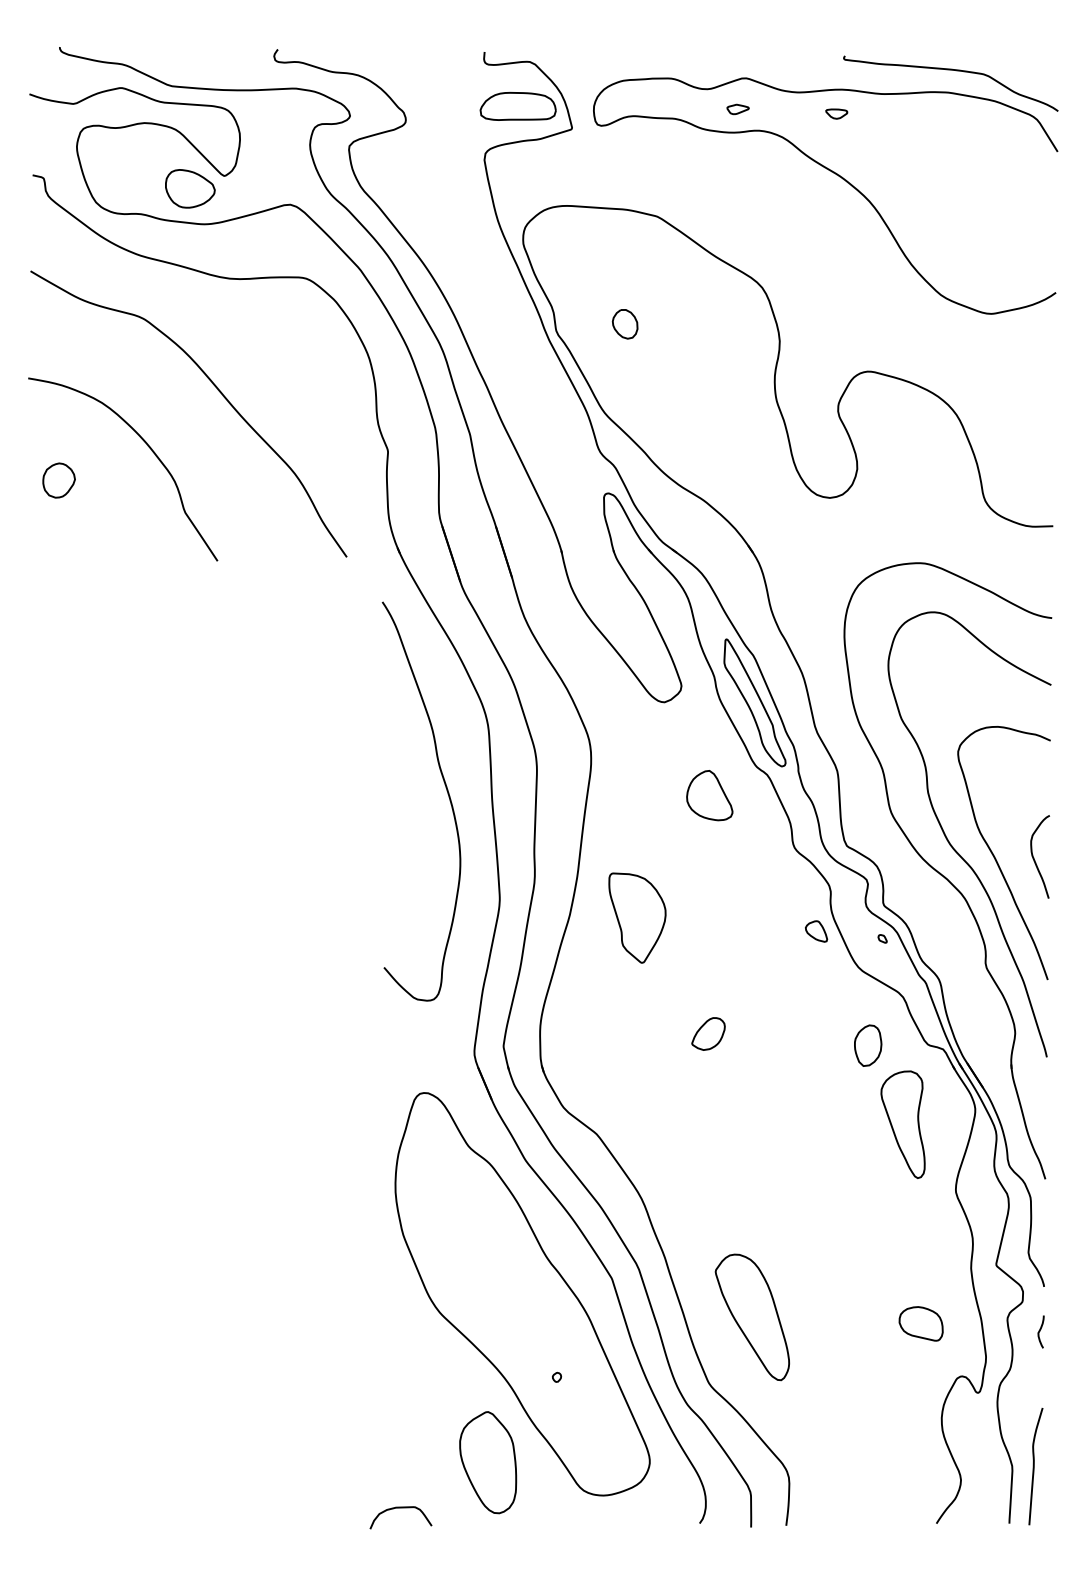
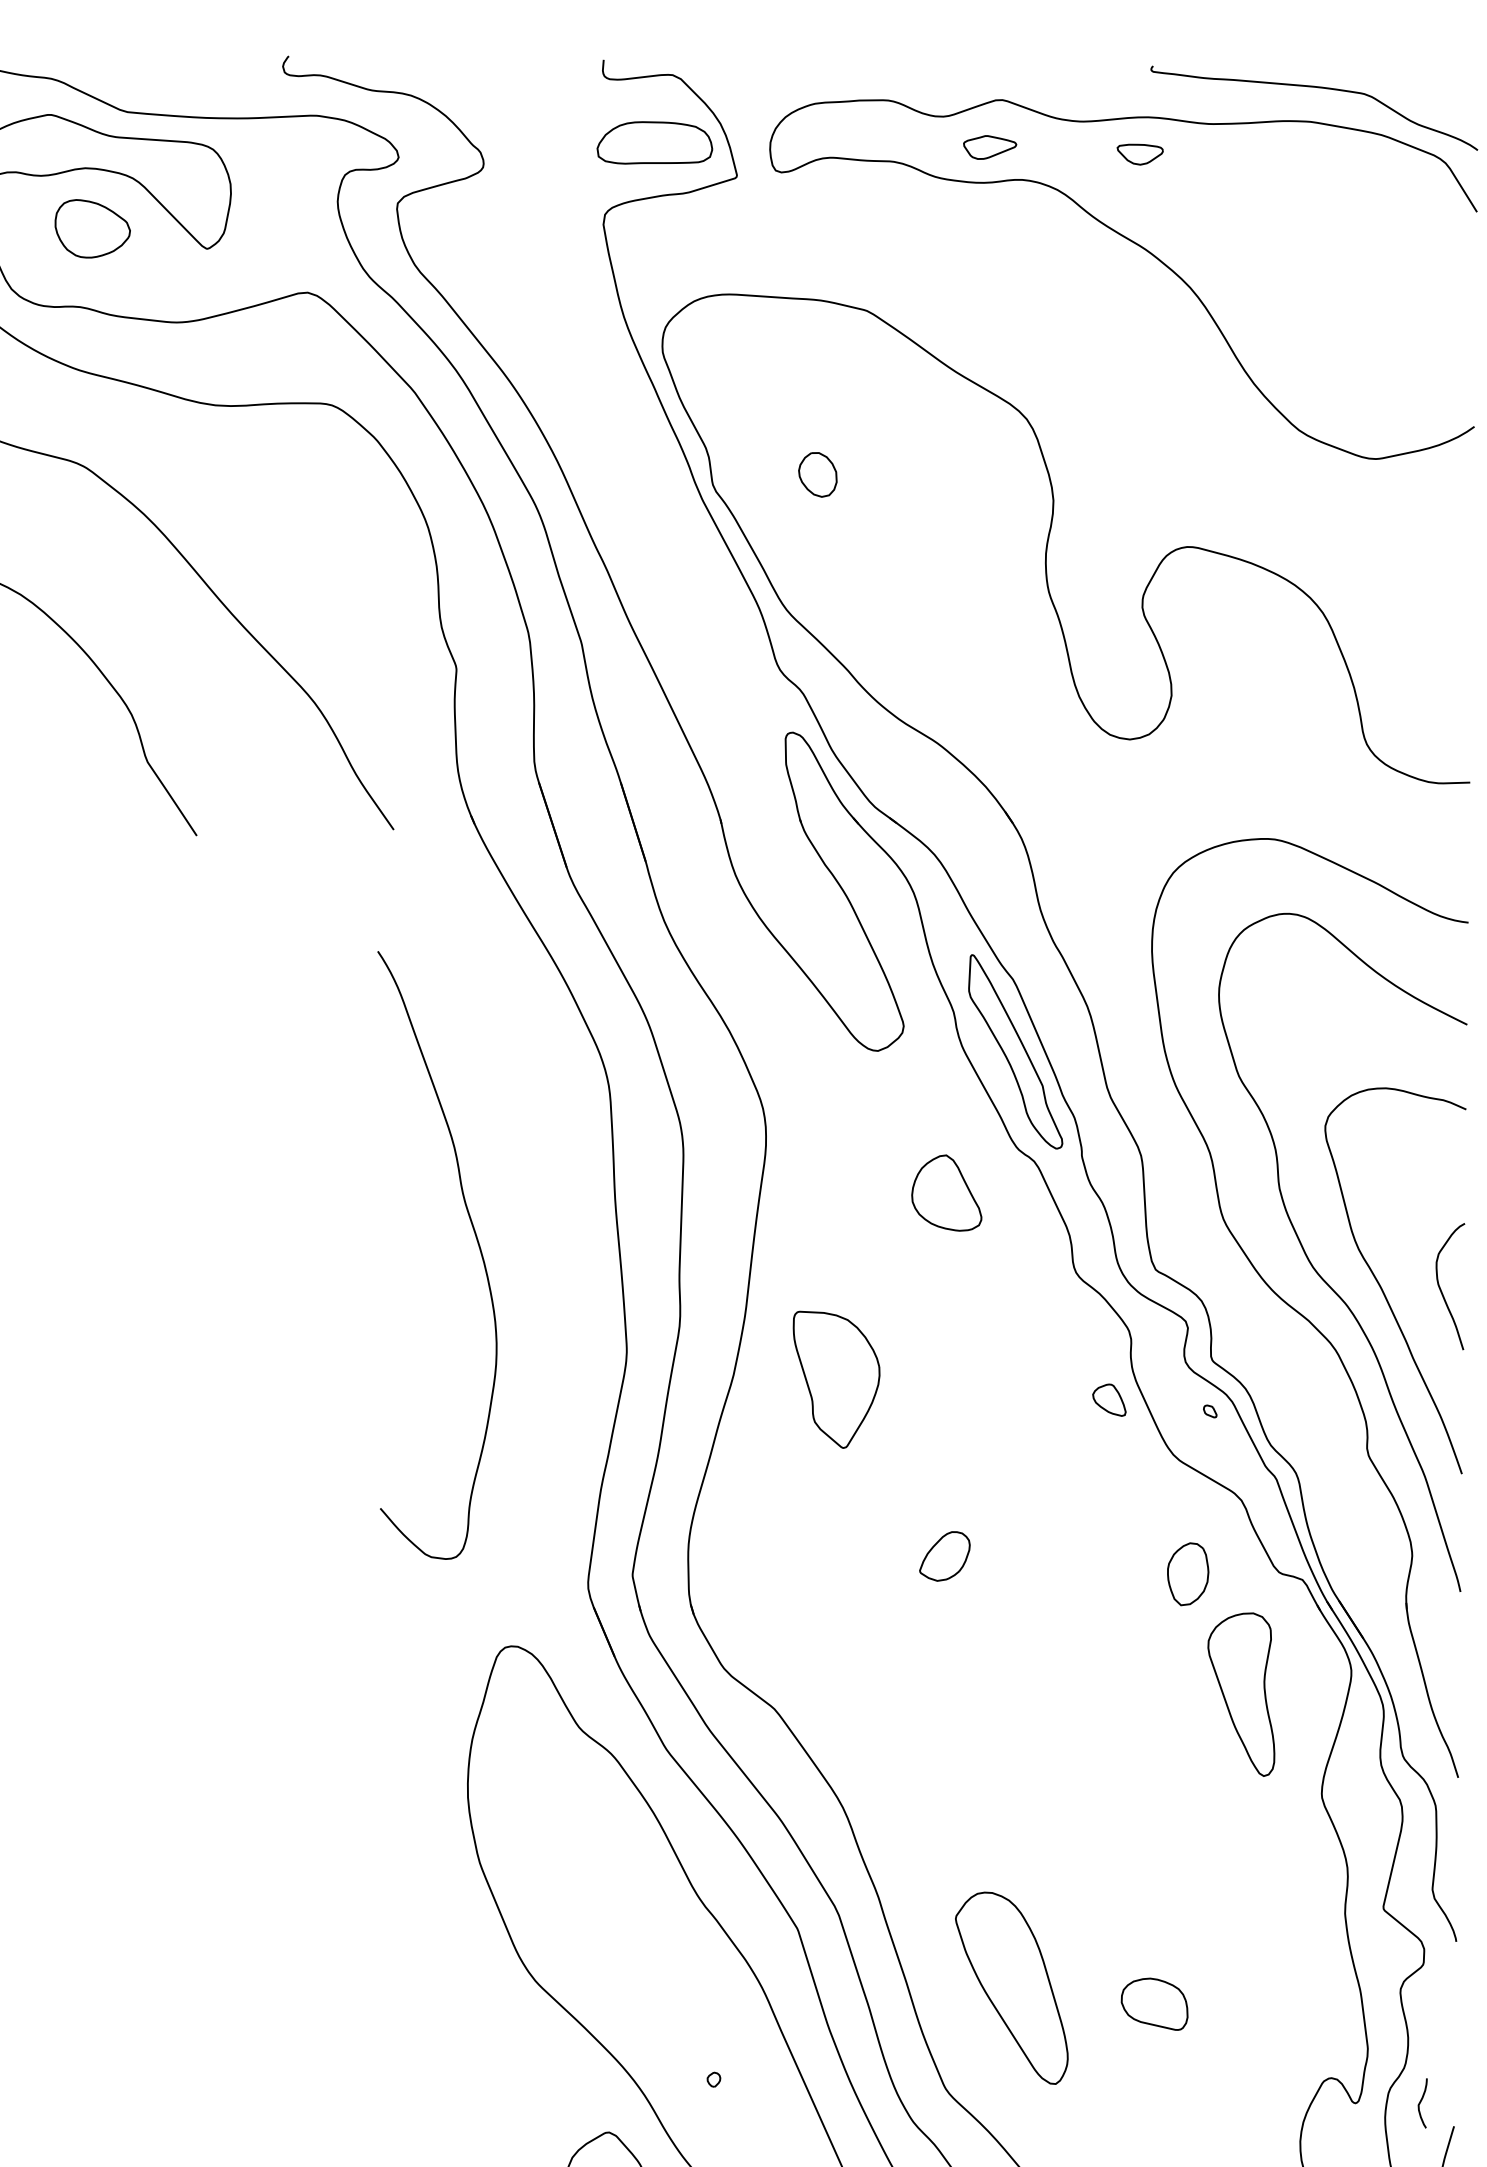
part: (737, 109) -> (989, 147), size x1.6
part: (836, 113) -> (1139, 153), size x1.4
part: (190, 188) -> (92, 228), moved
curve: (446, 791) -> (475, 1240), moved
part: (920, 1323) -> (1153, 2003), moved
curve: (1040, 1331) -> (1421, 2102), moved

